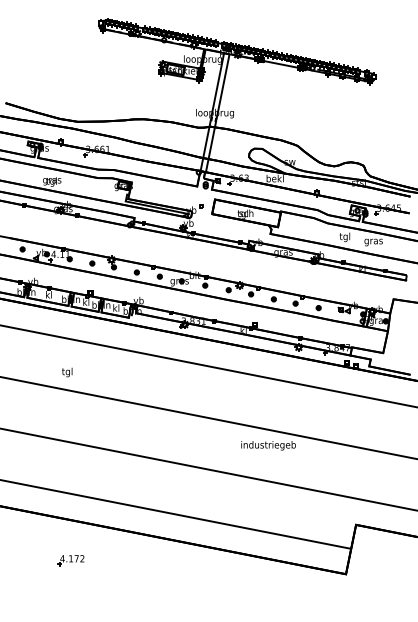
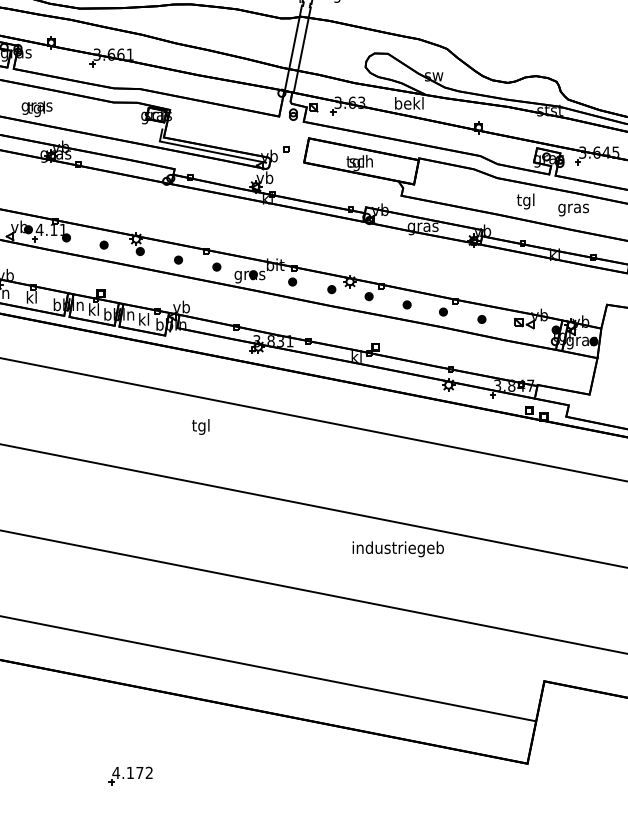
text: (67, 372) -> (201, 426), moved
part: (70, 560) -> (129, 775), moved

